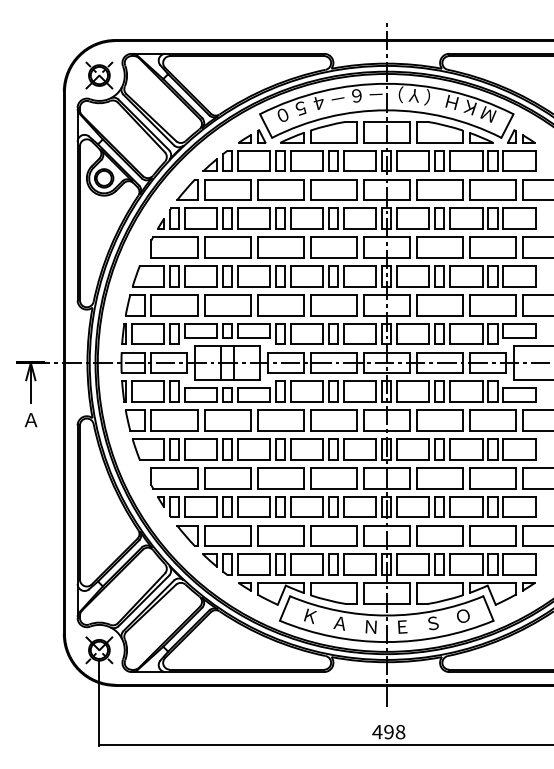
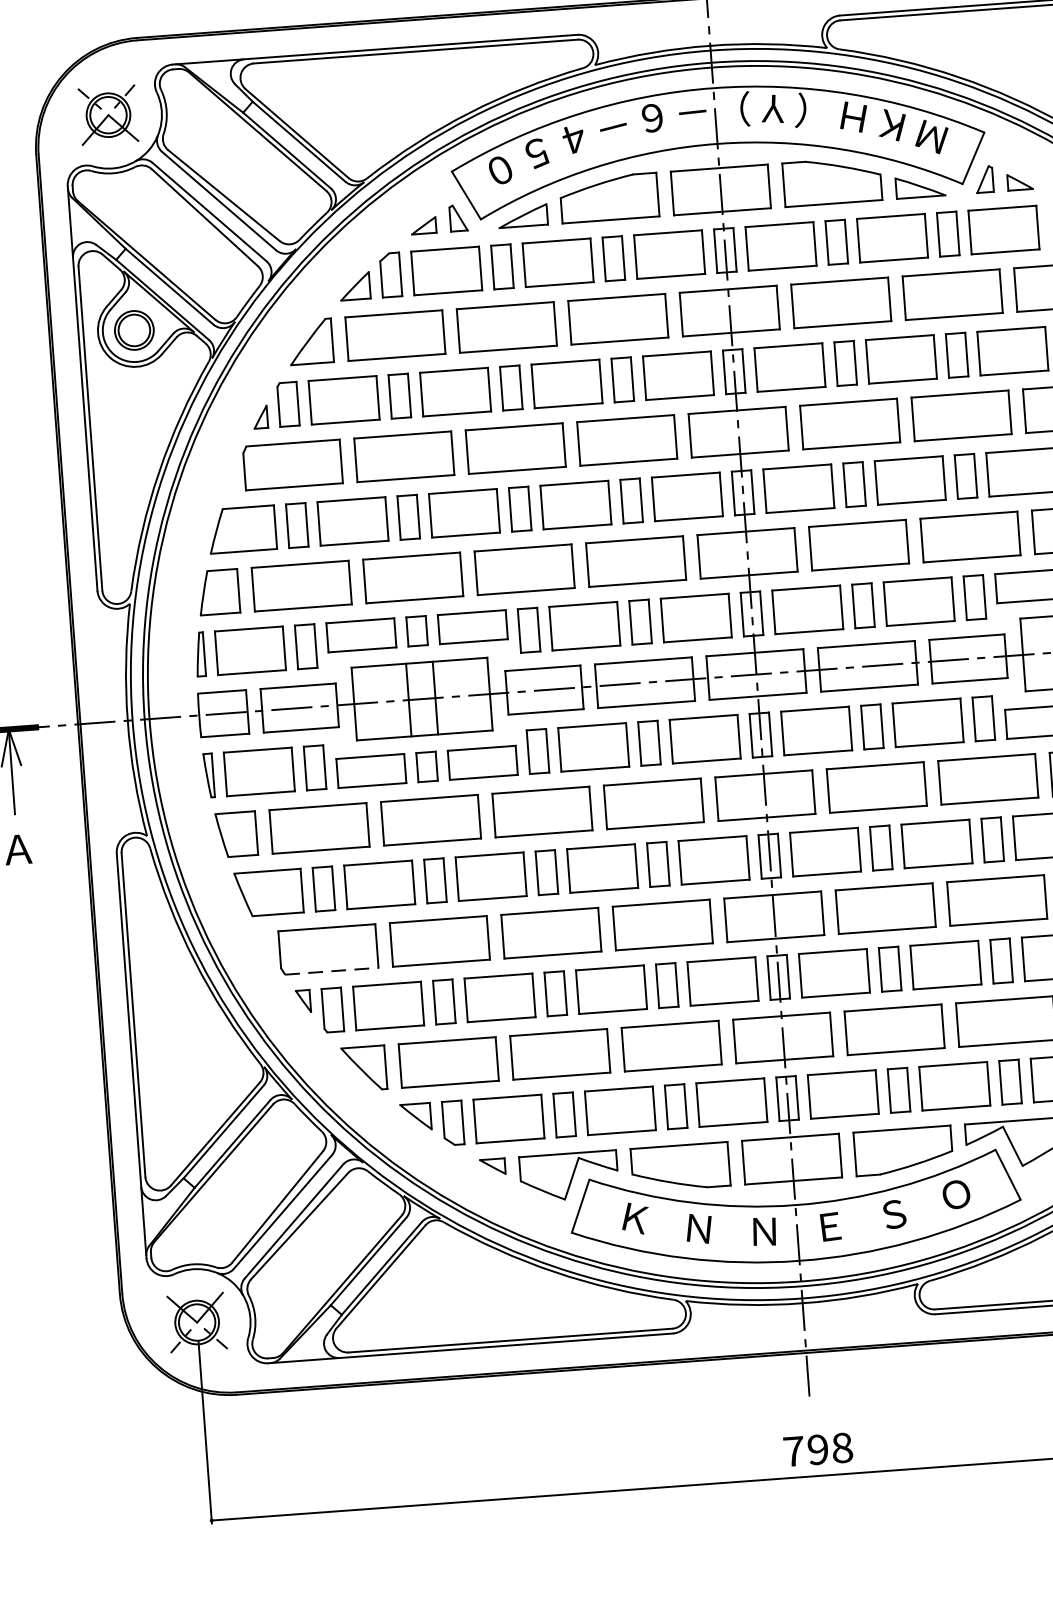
line: (175, 488) -> (332, 970), solid -> dashed
text: (339, 623) -> (697, 1229), Ａ -> Ｎ
text: (377, 732) -> (794, 1452), 498 -> 798

